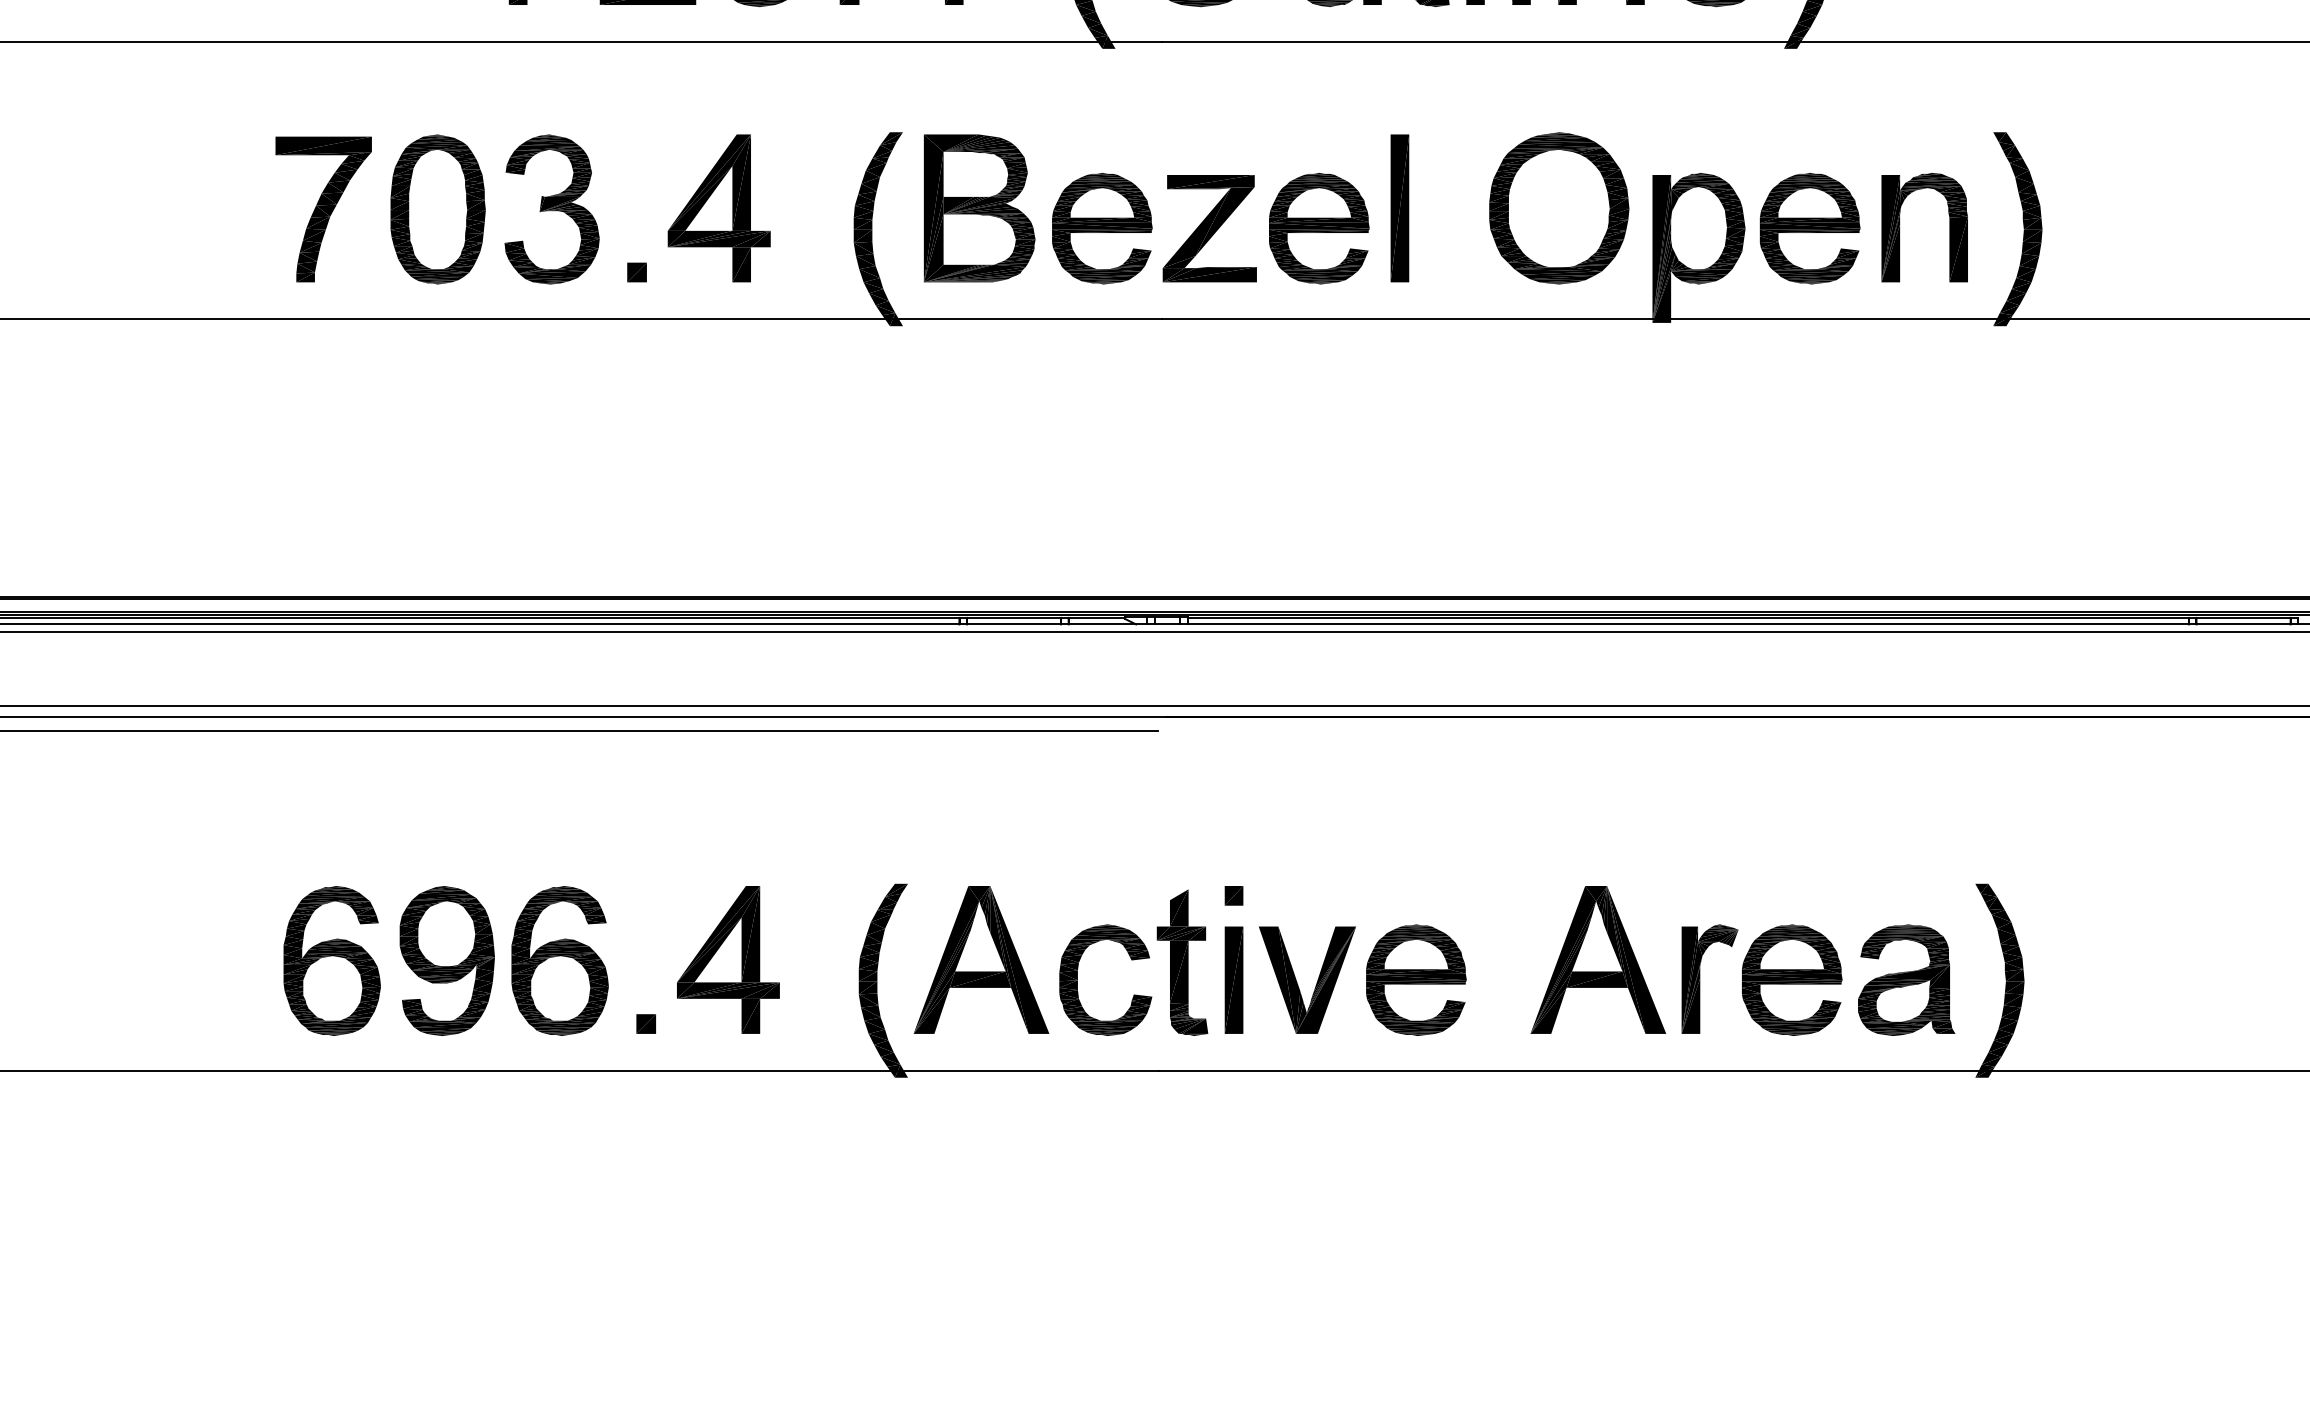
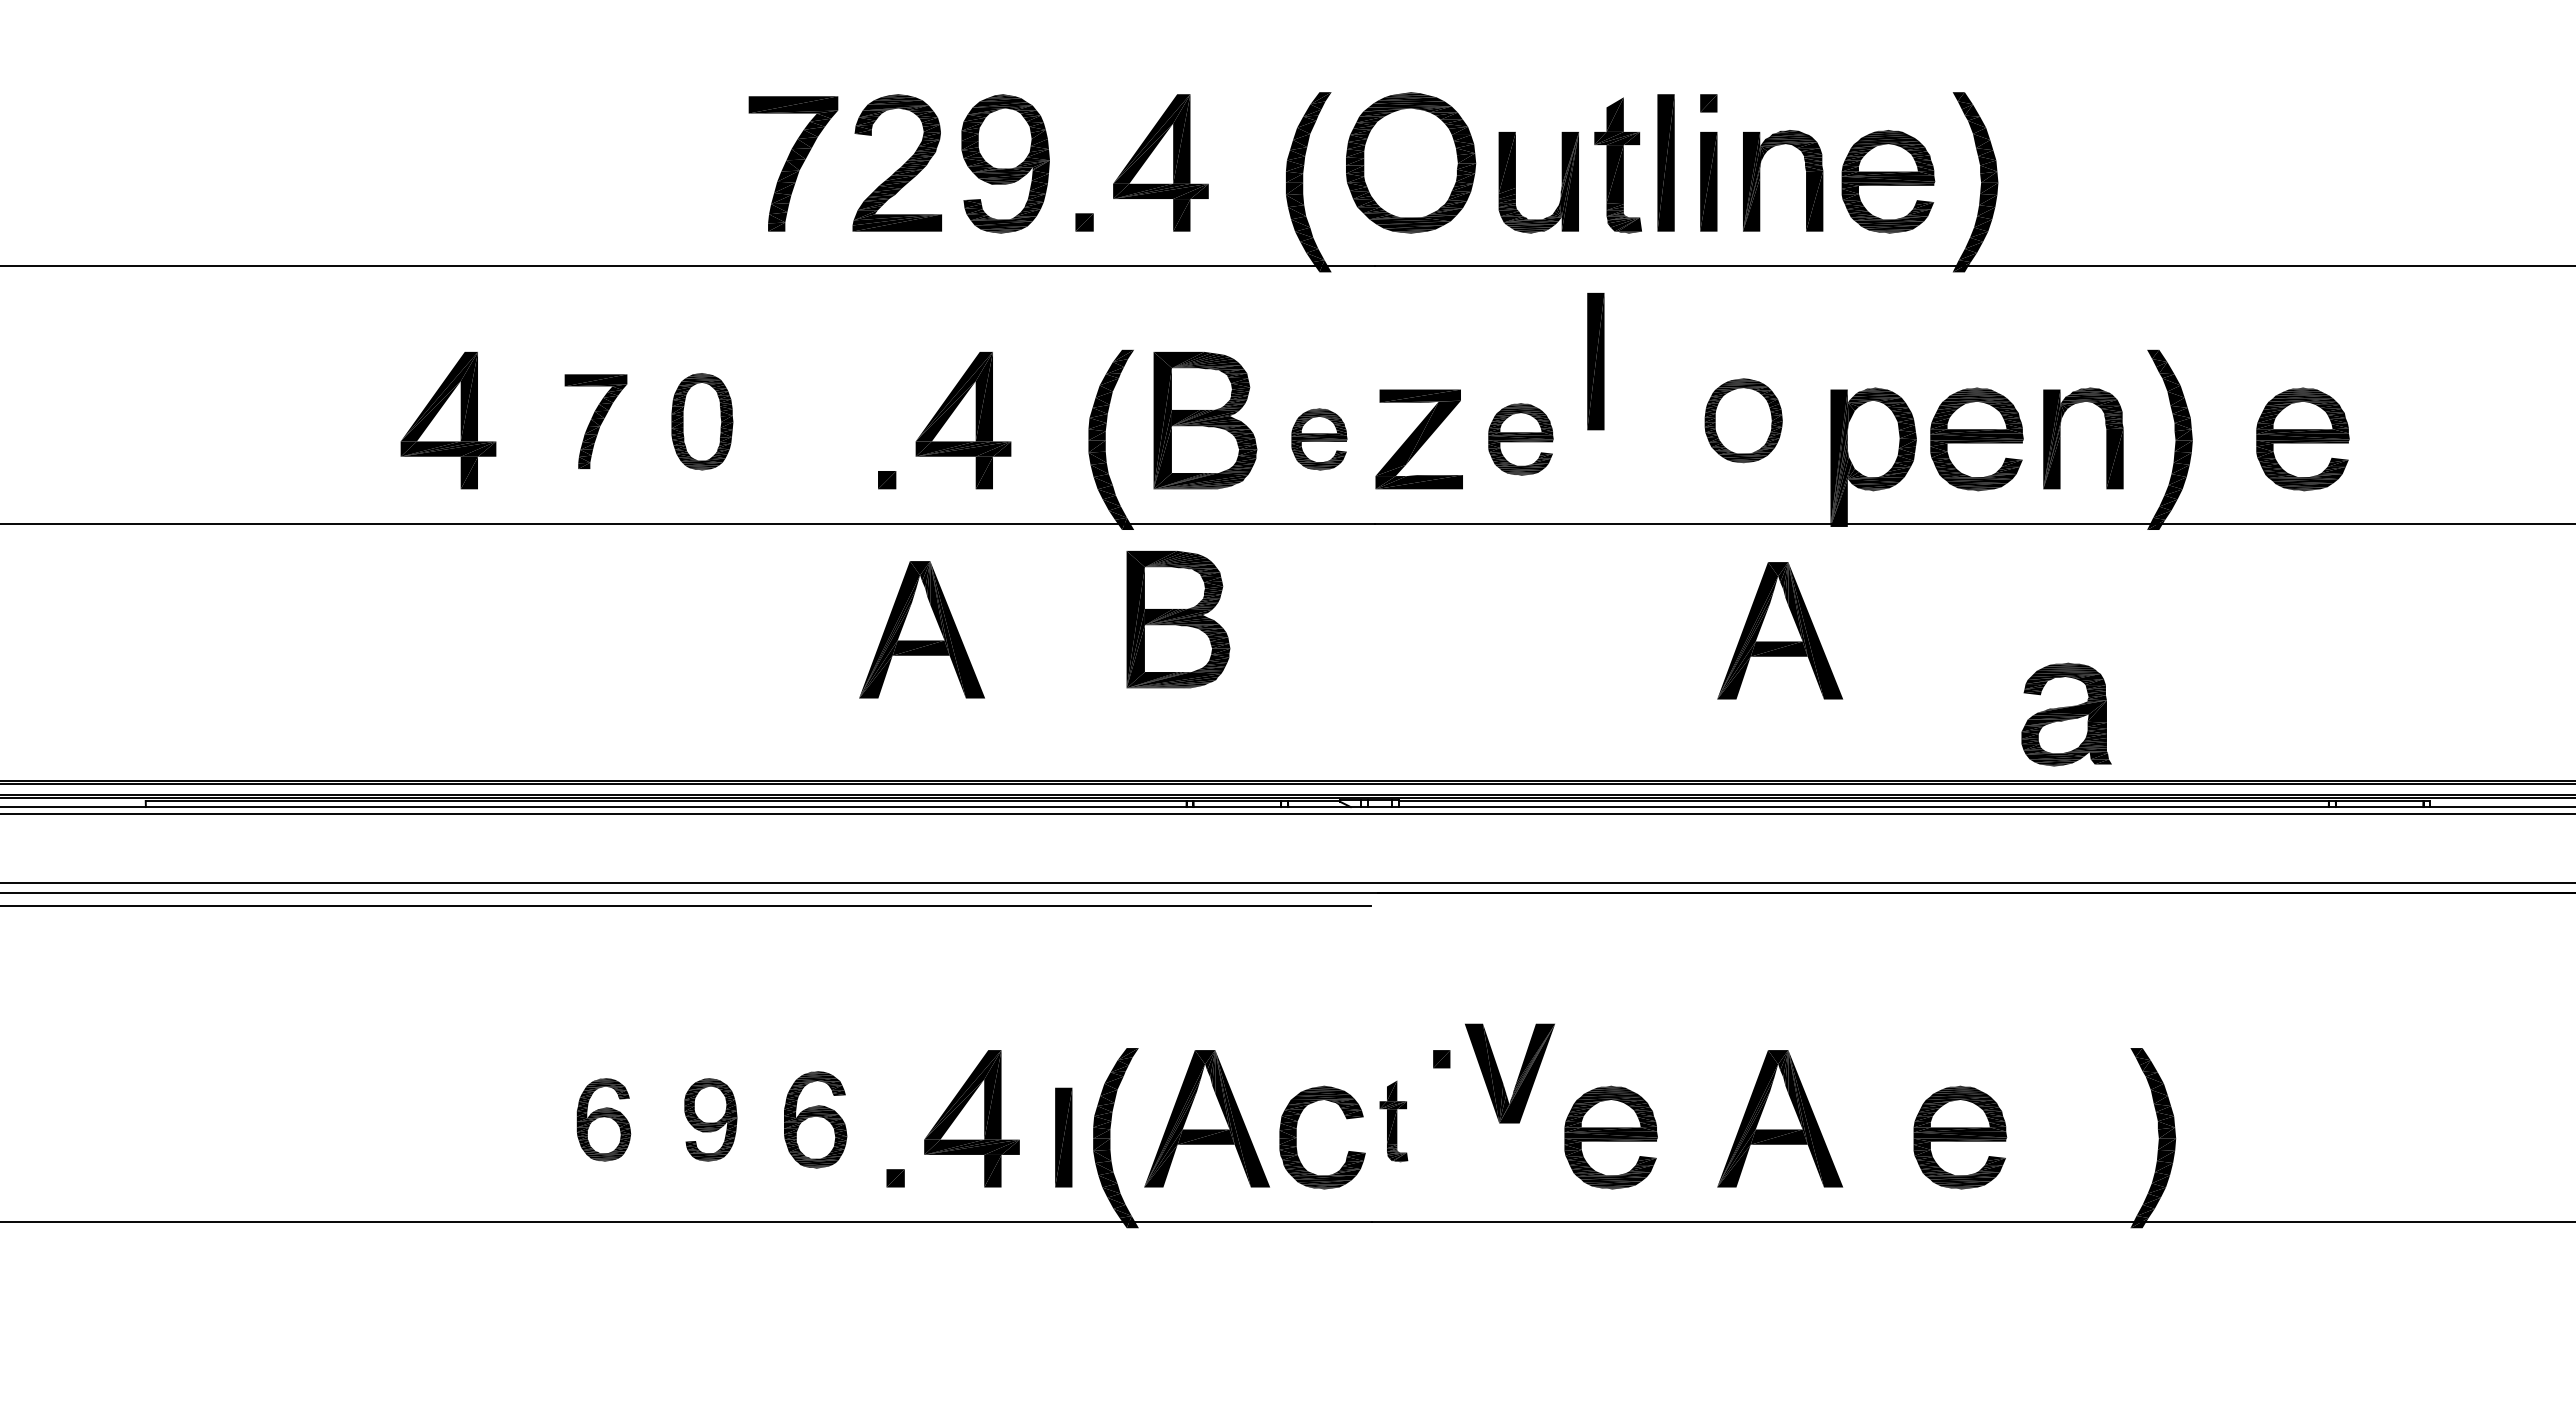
part: (164, 208) -> (448, 420), added
part: (1399, 208) -> (1595, 361), moved
part: (1558, 208) -> (1743, 420), size x0.6
part: (323, 209) -> (595, 421), size x0.7
part: (438, 209) -> (702, 421), size x0.7
part: (552, 209) -> (808, 421), removed
part: (1102, 228) -> (1319, 439), size x0.6
part: (1318, 228) -> (1520, 439), size x0.7
part: (2160, 228) -> (2302, 439), added
part: (950, 422) -> (1178, 619), added
part: (674, 433) -> (921, 629), added
part: (1598, 434) -> (1780, 630), added
part: (331, 960) -> (603, 1119), size x0.6
part: (446, 960) -> (710, 1119), size x0.6
part: (559, 960) -> (815, 1119), size x0.7
part: (1182, 962) -> (1393, 1121), size x0.6
part: (1699, 979) -> (1874, 1136), removed
part: (1233, 980) -> (1063, 1137), moved
part: (1906, 980) -> (2066, 714), moved
part: (1298, 984) -> (1501, 1077), moved

